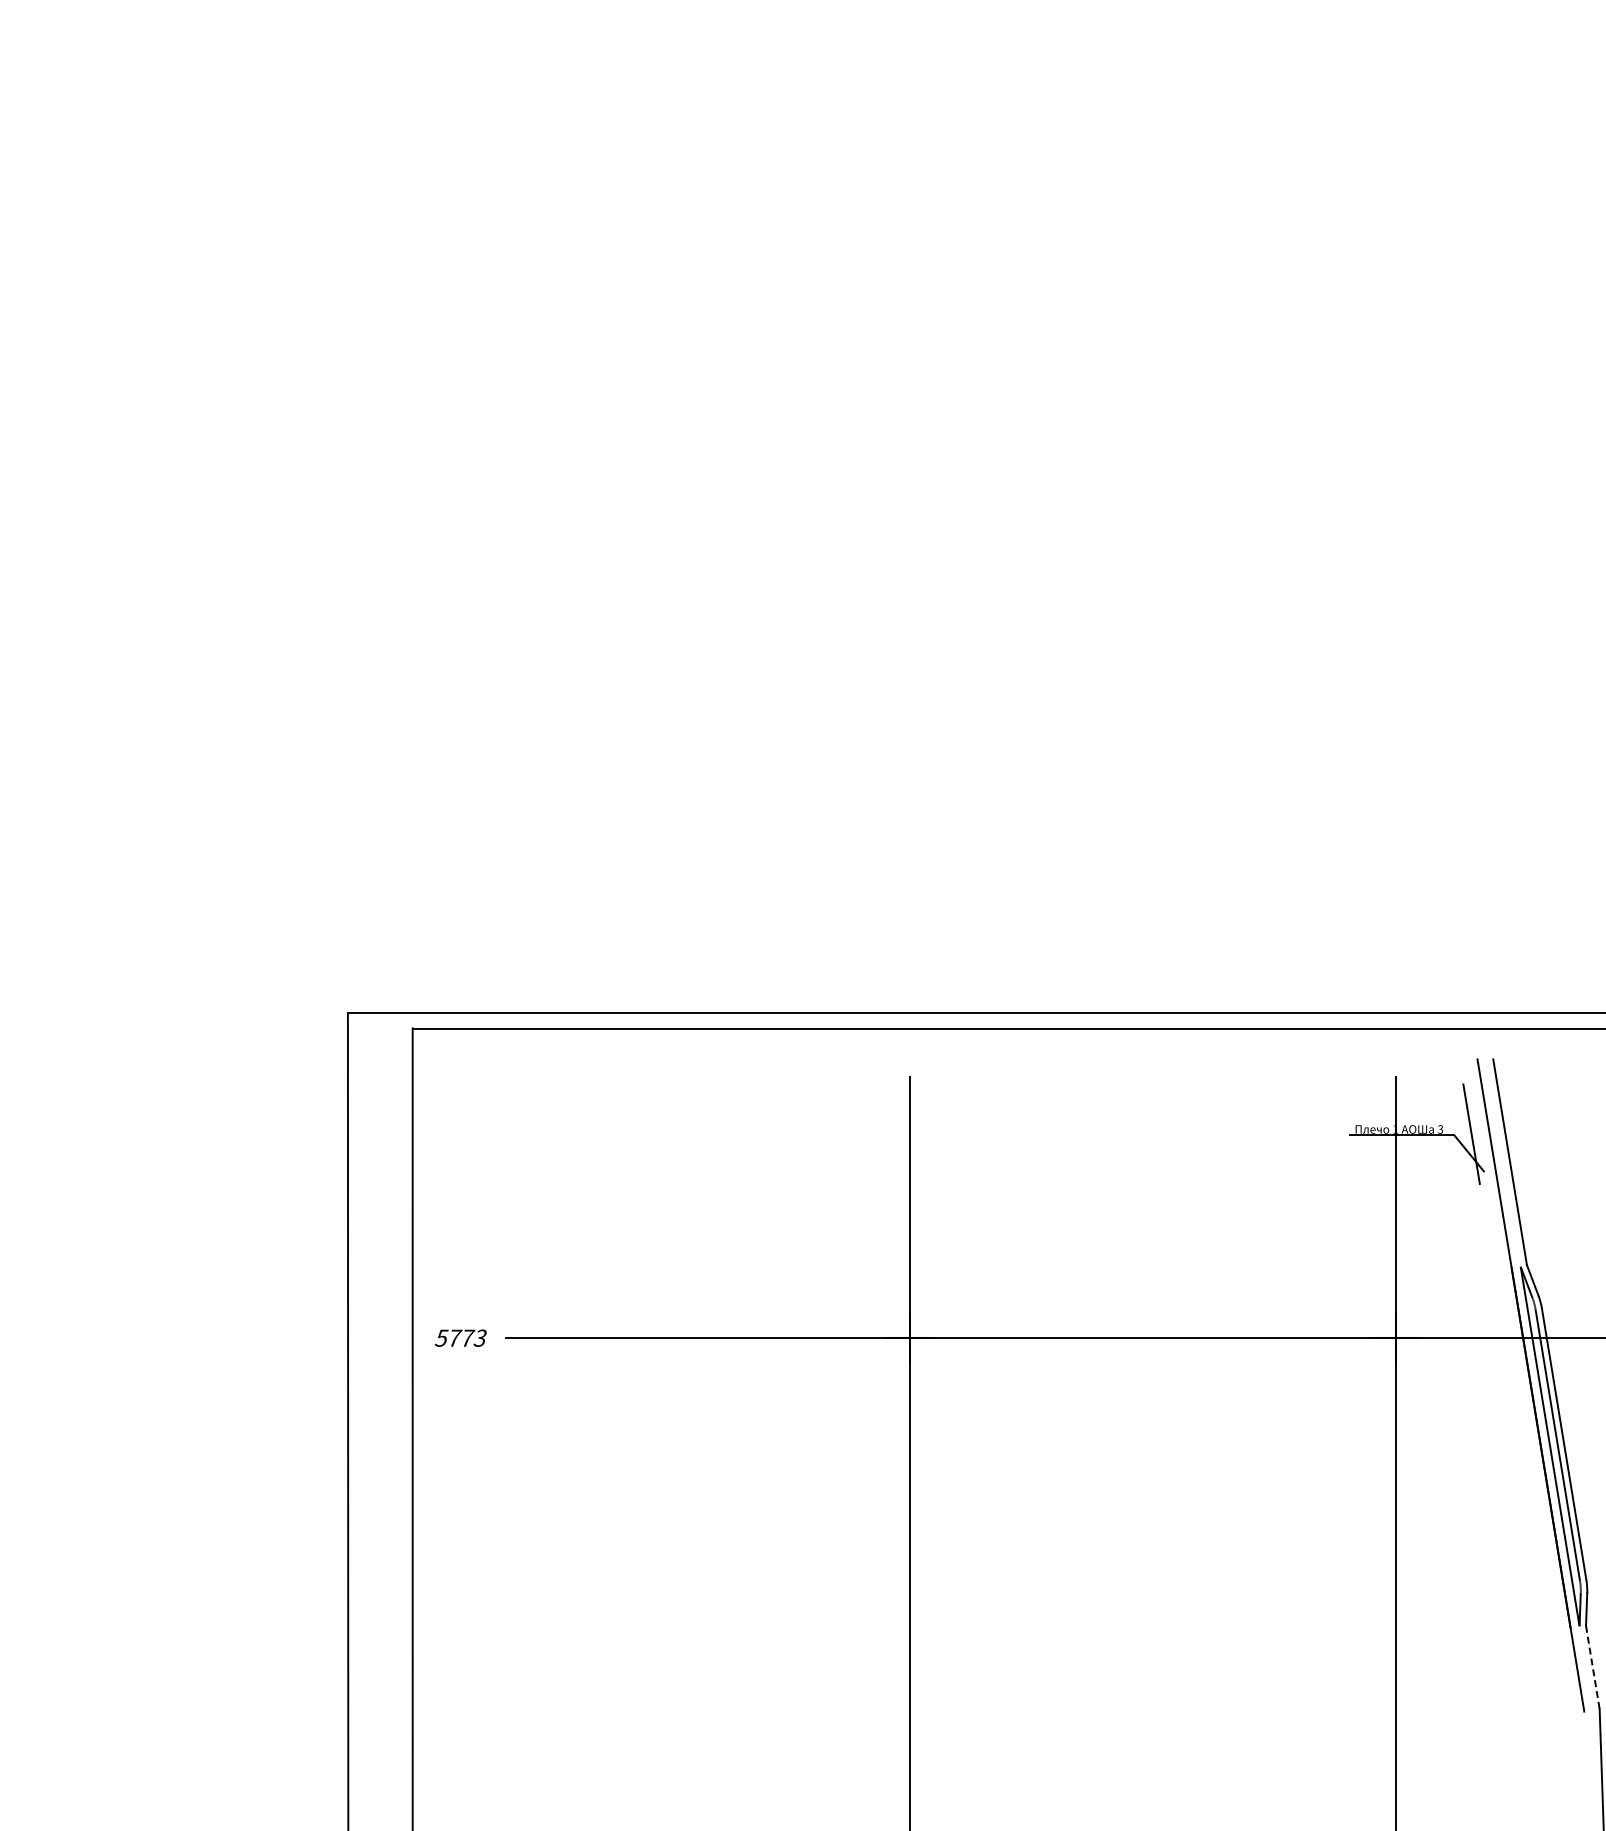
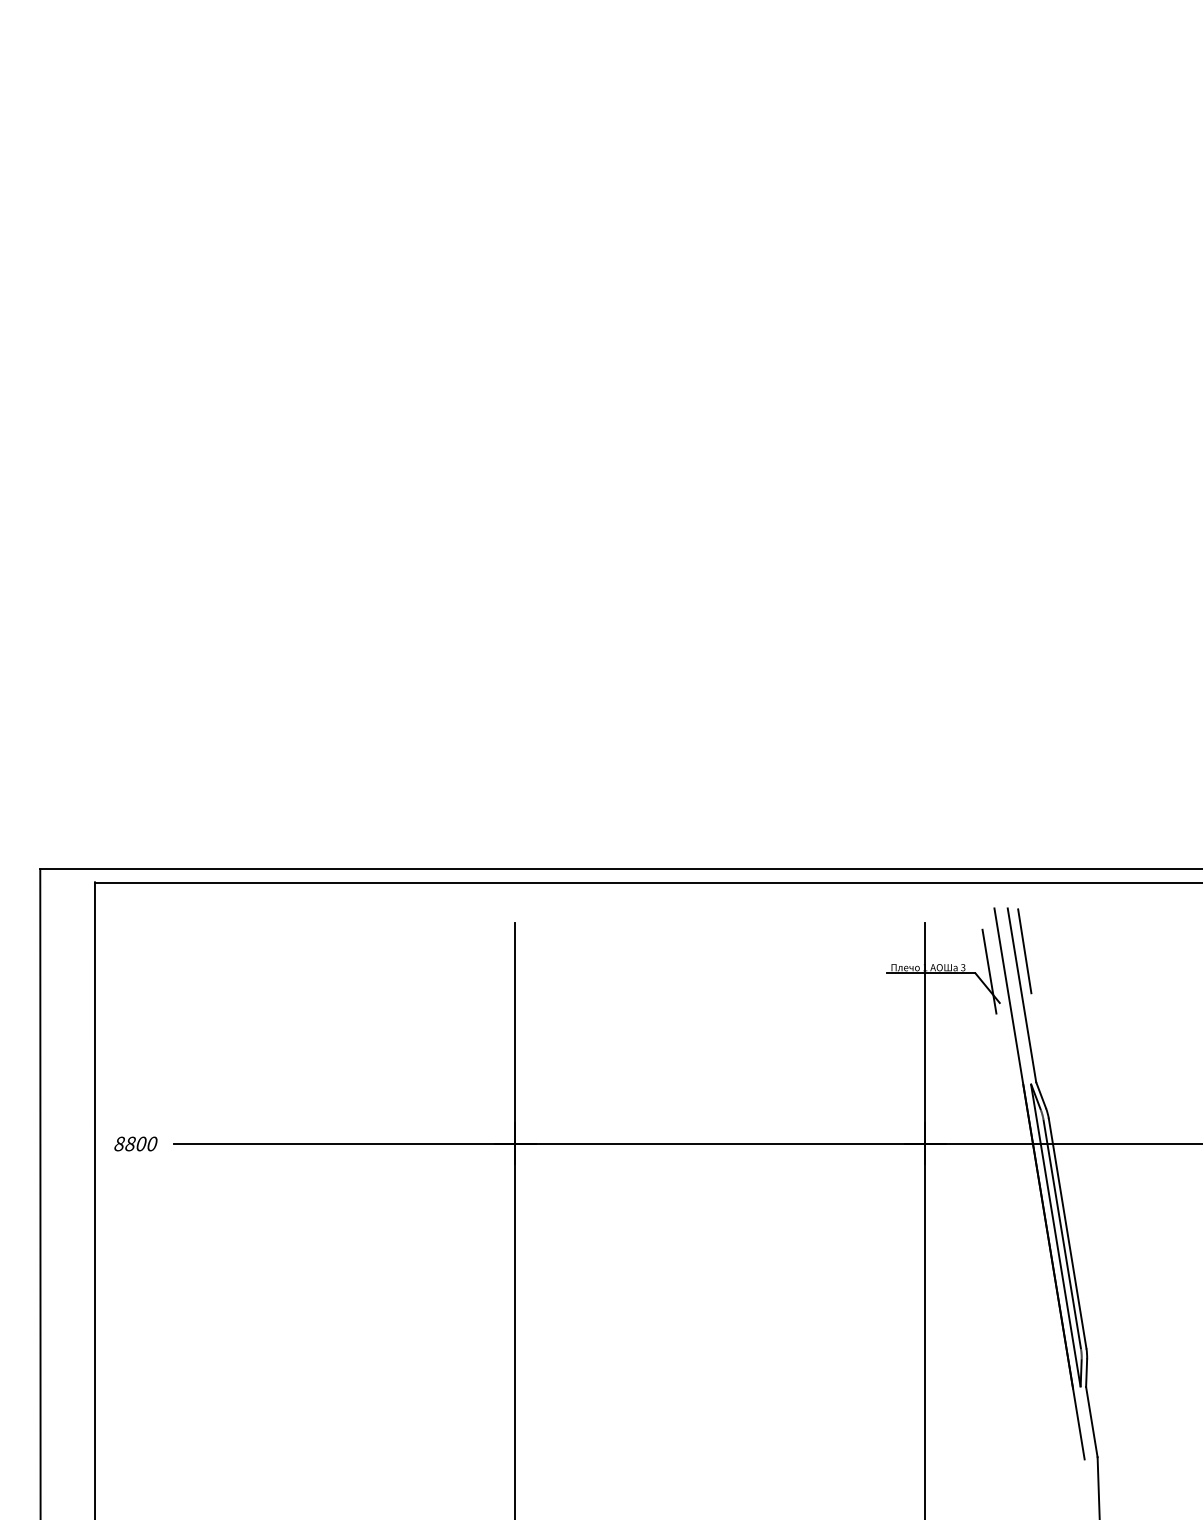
line: (1513, 1109) -> (1024, 950), added
text: (460, 1337) -> (135, 1143), 5773 -> 8800
line: (1592, 1668) -> (1091, 1422), dashed -> solid

